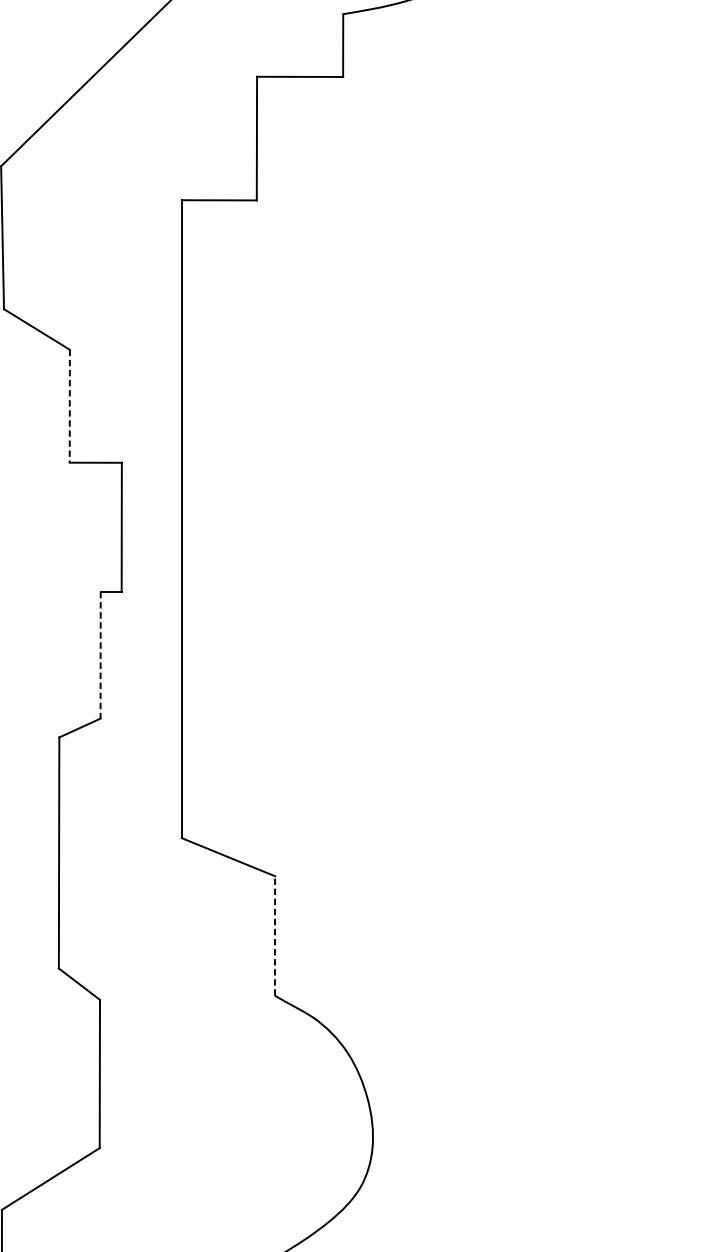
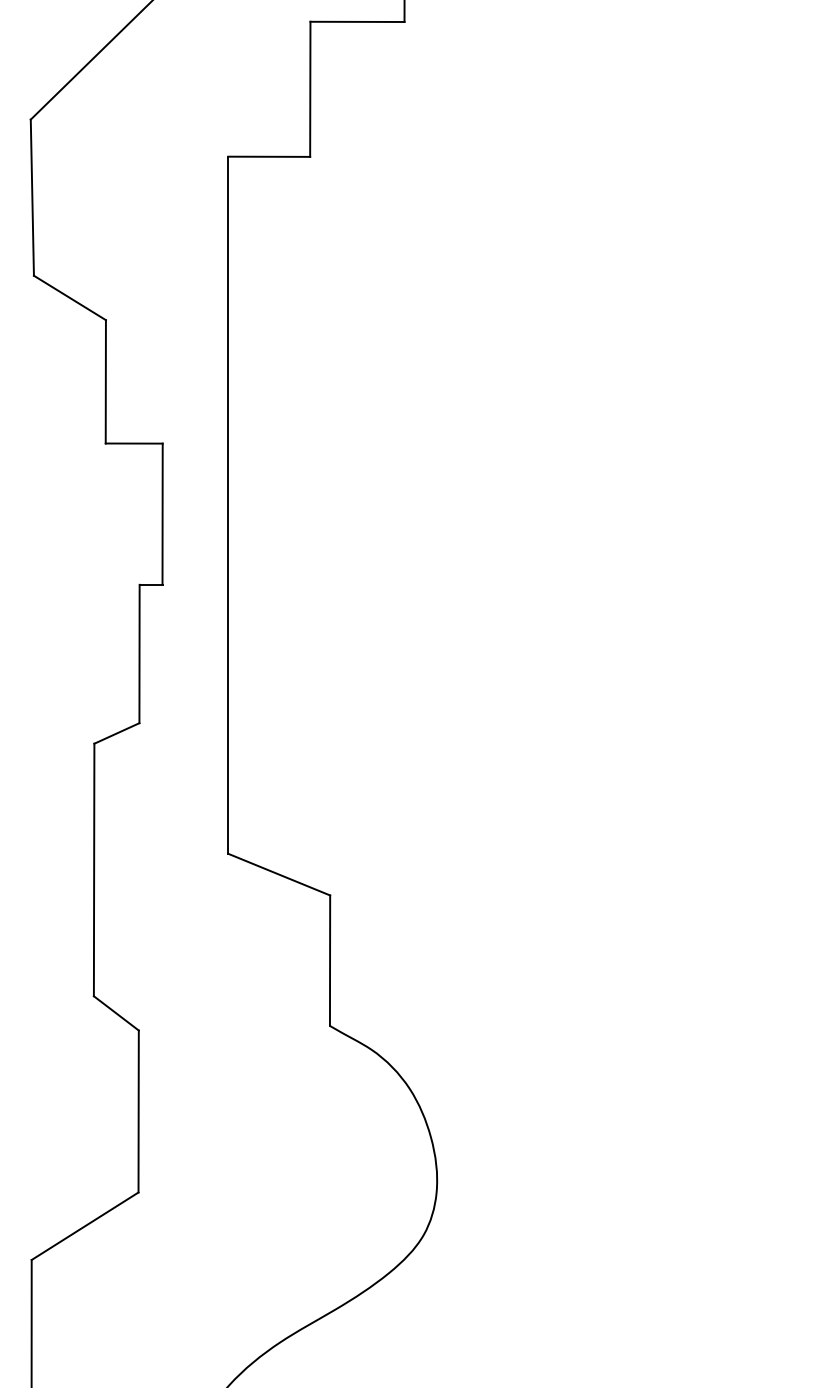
line: (69, 405) -> (105, 381), dashed -> solid
line: (100, 655) -> (139, 654), dashed -> solid
line: (275, 935) -> (330, 960), dashed -> solid

